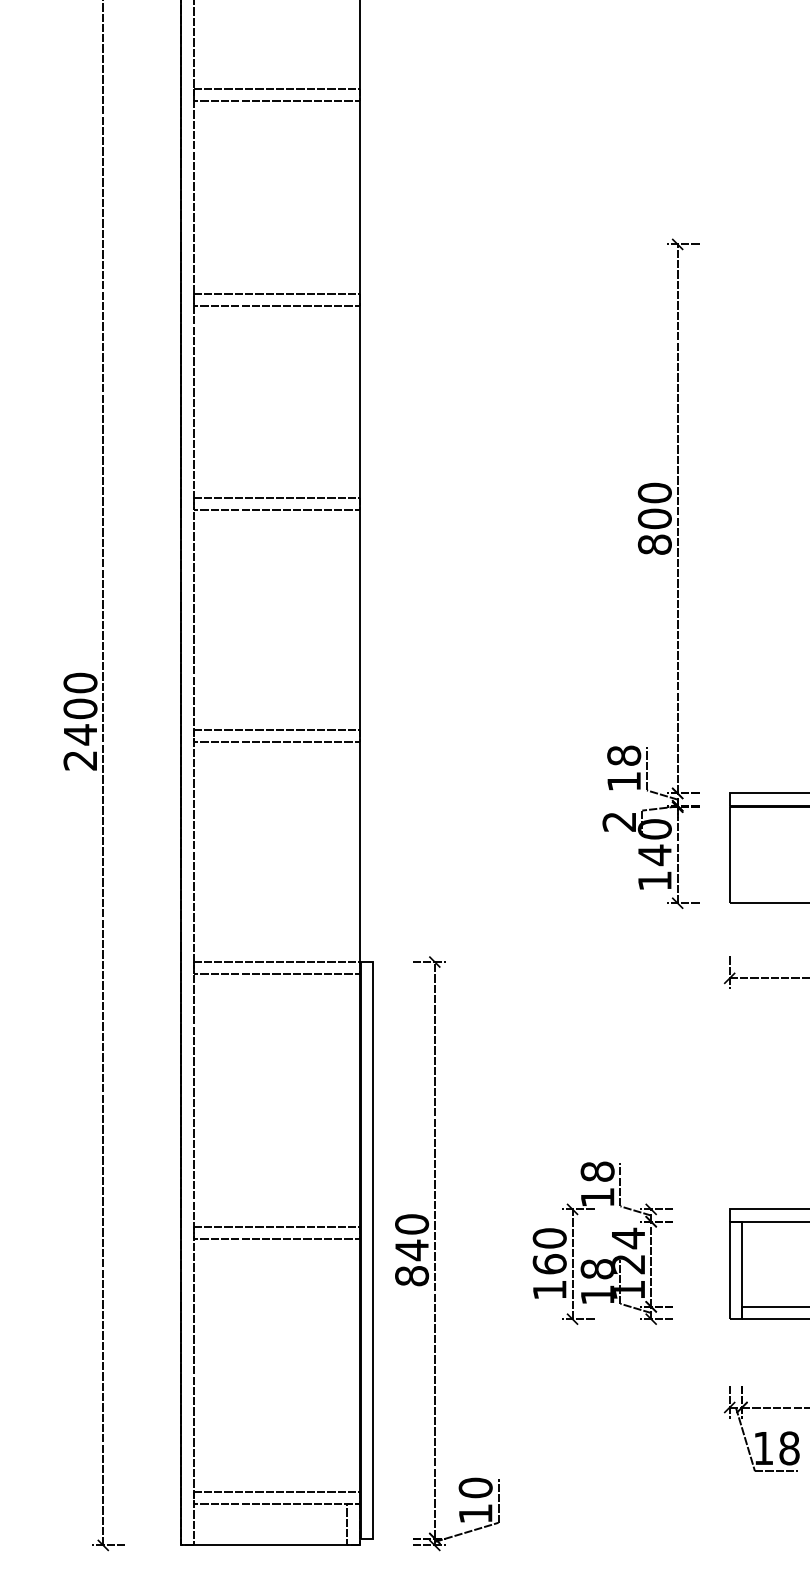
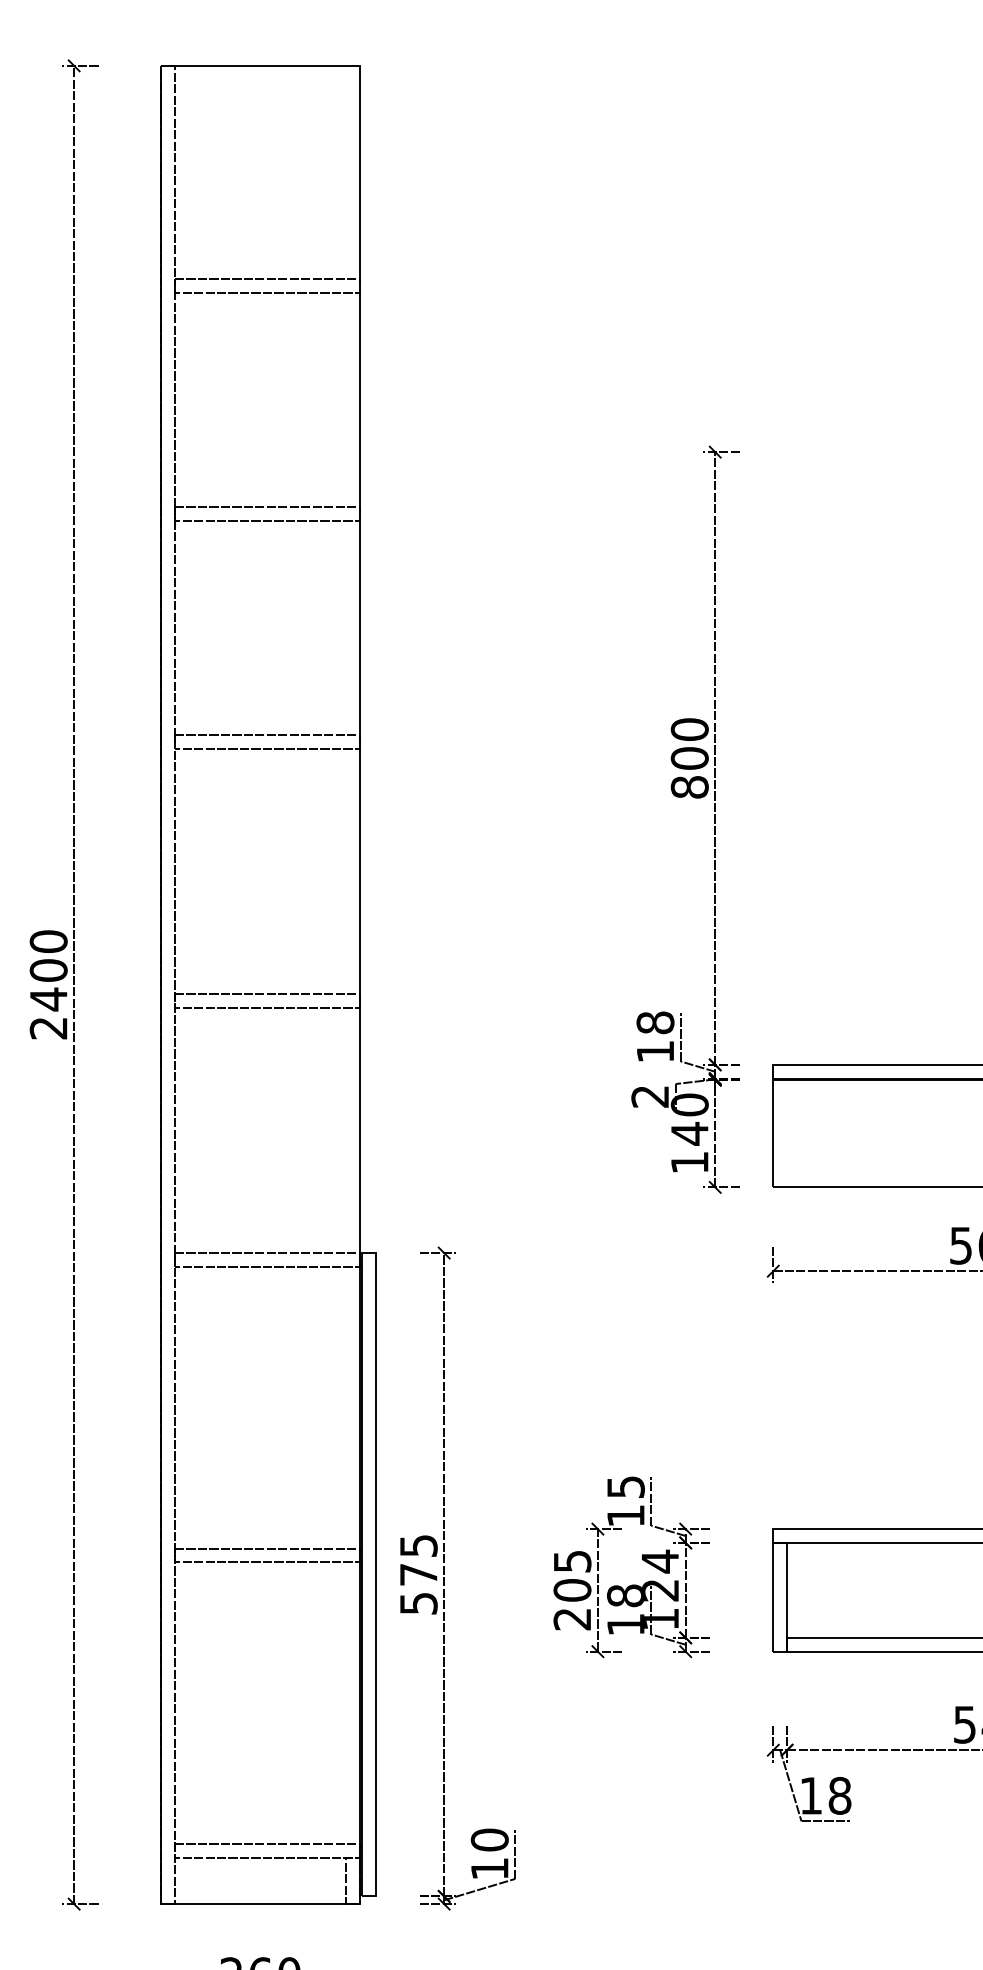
text: (597, 1171) -> (625, 1486), 18 -> 15
text: (411, 1250) -> (418, 1574), 840 -> 575
text: (549, 1264) -> (572, 1590), 160 -> 205

